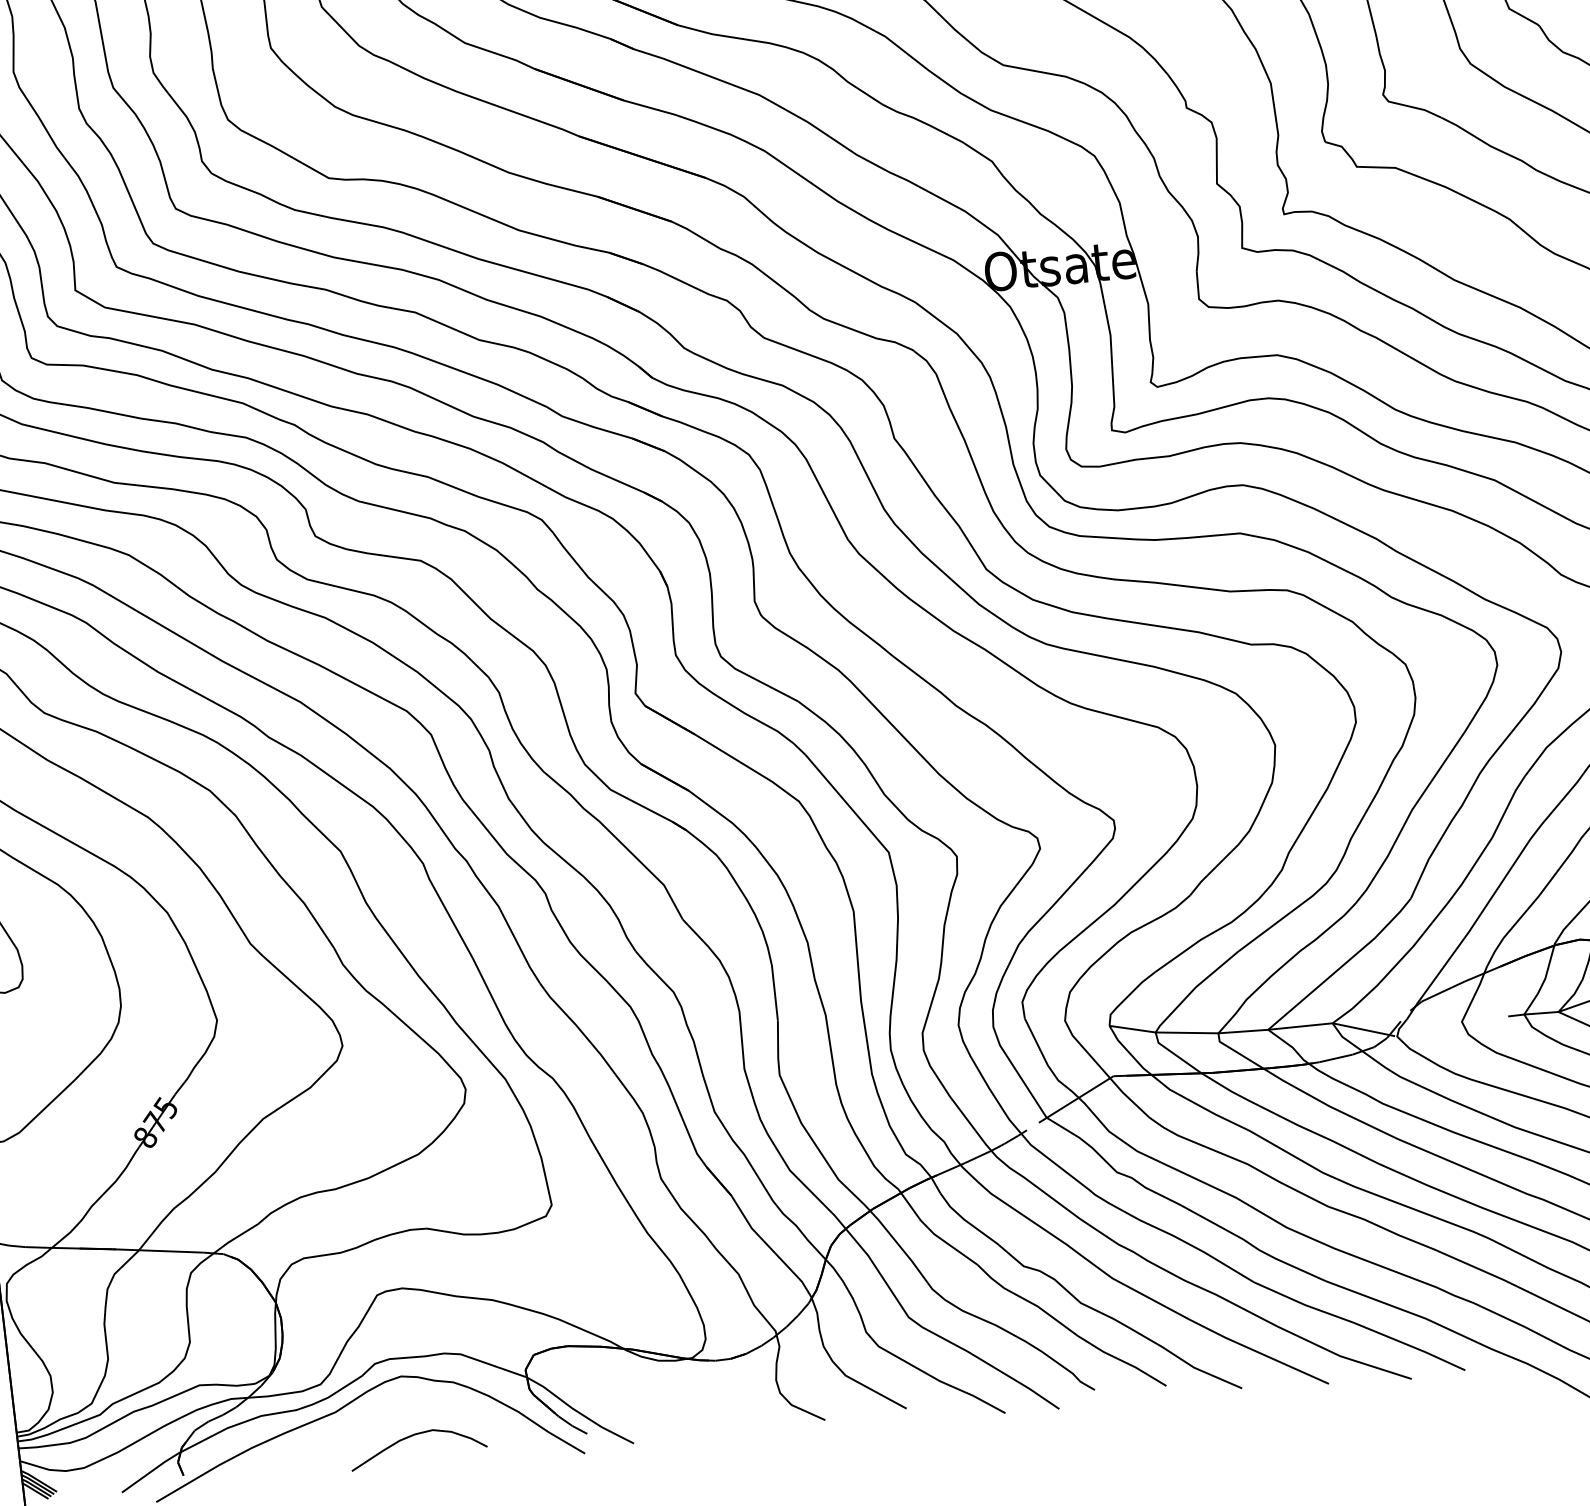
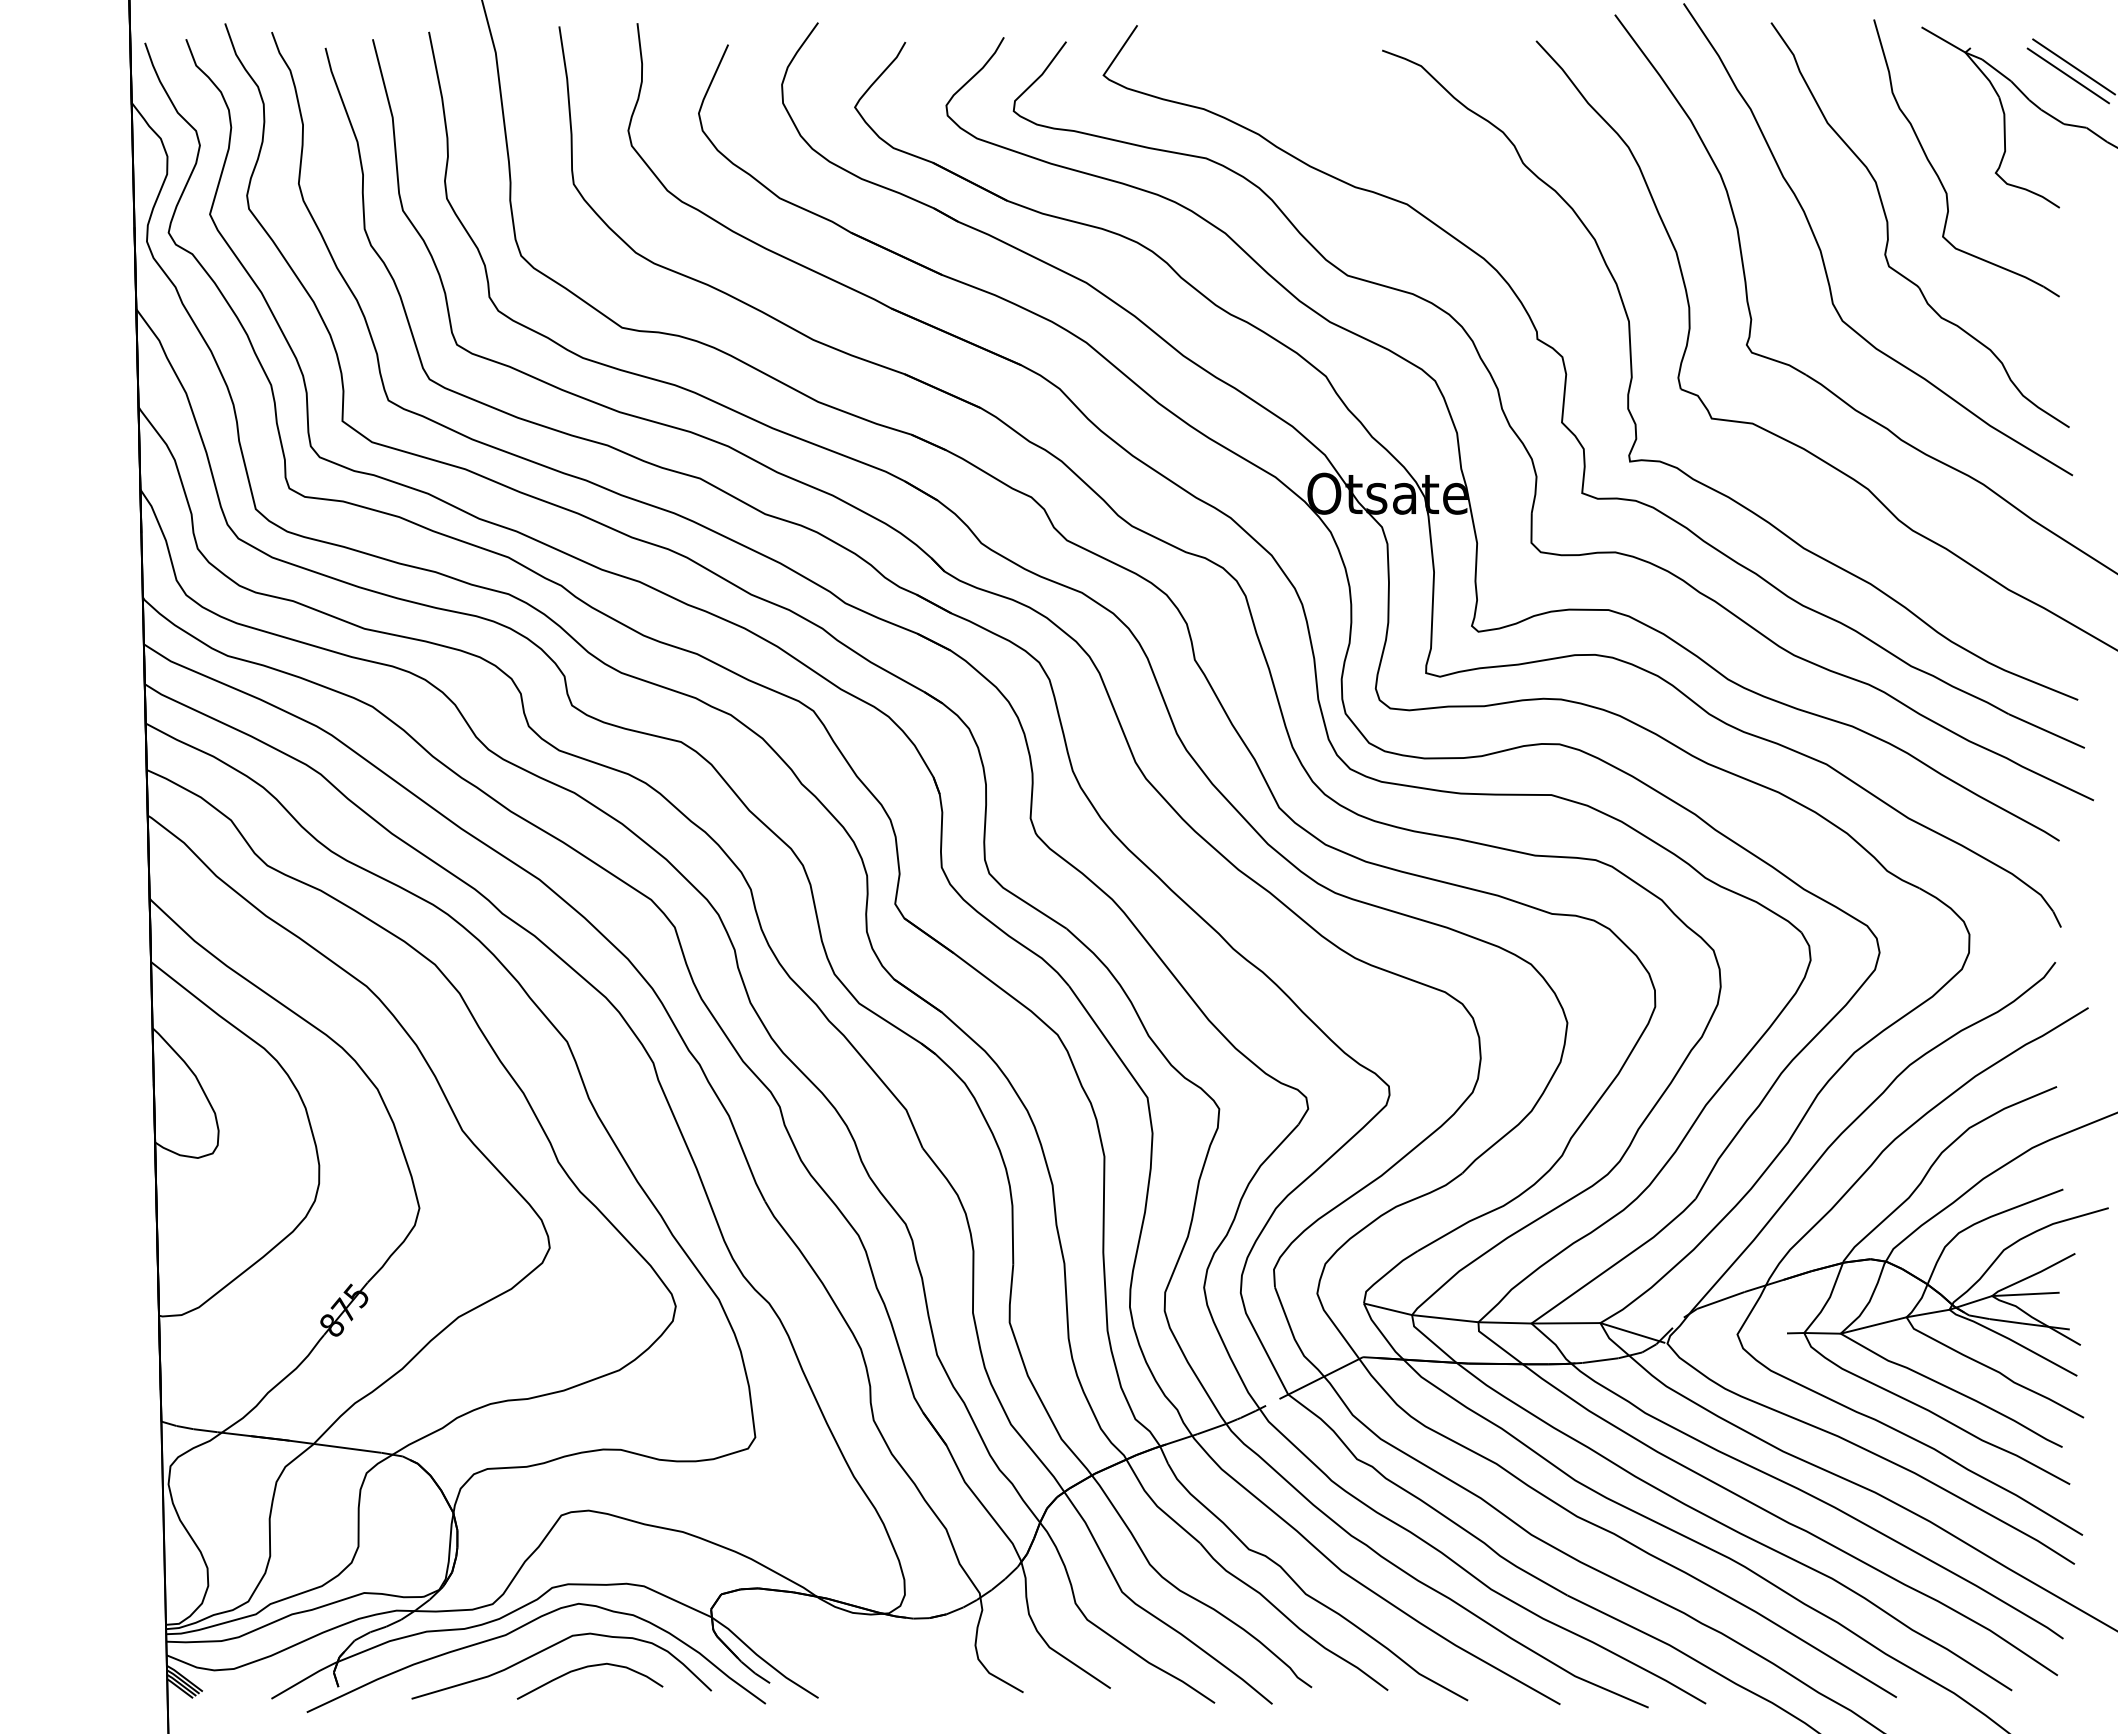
curve: (379, 1419) -> (551, 1647), added

